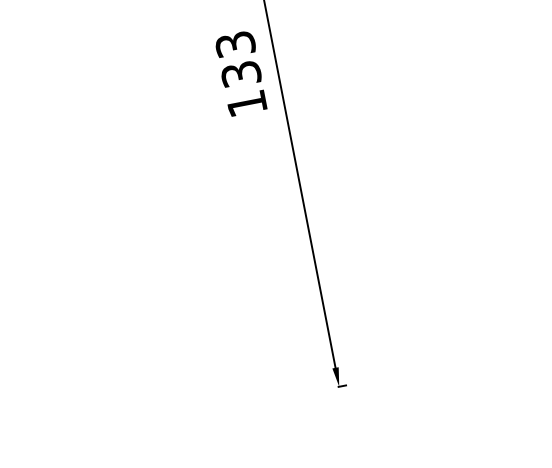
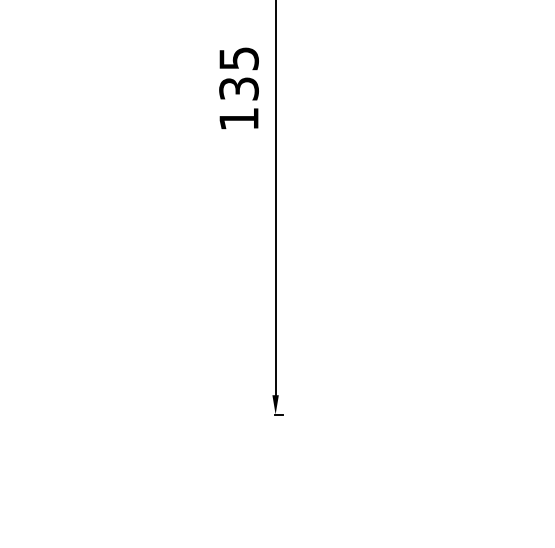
text: (234, 44) -> (238, 58), 133 -> 135

